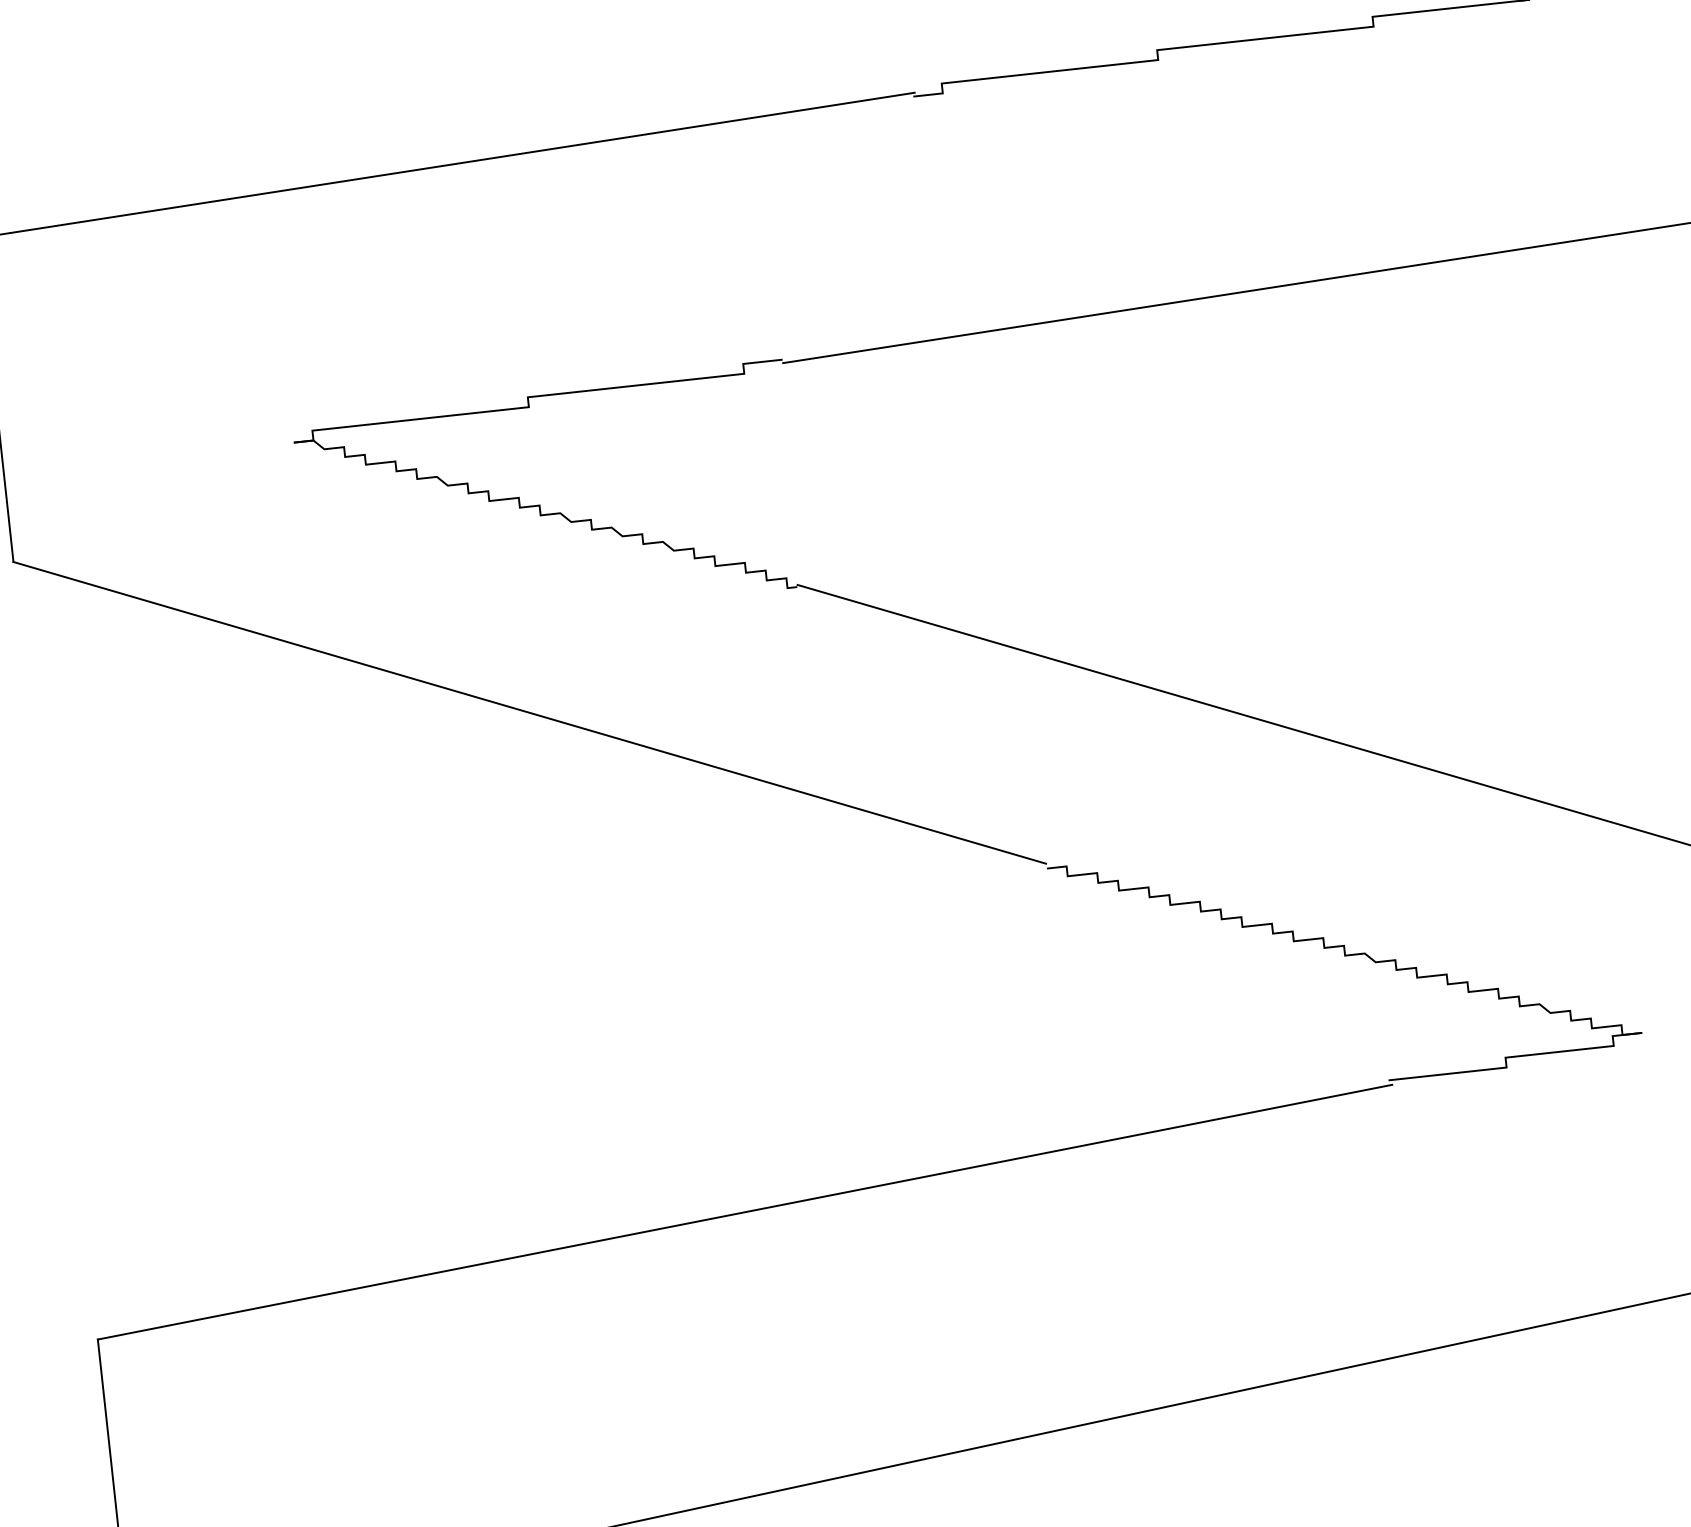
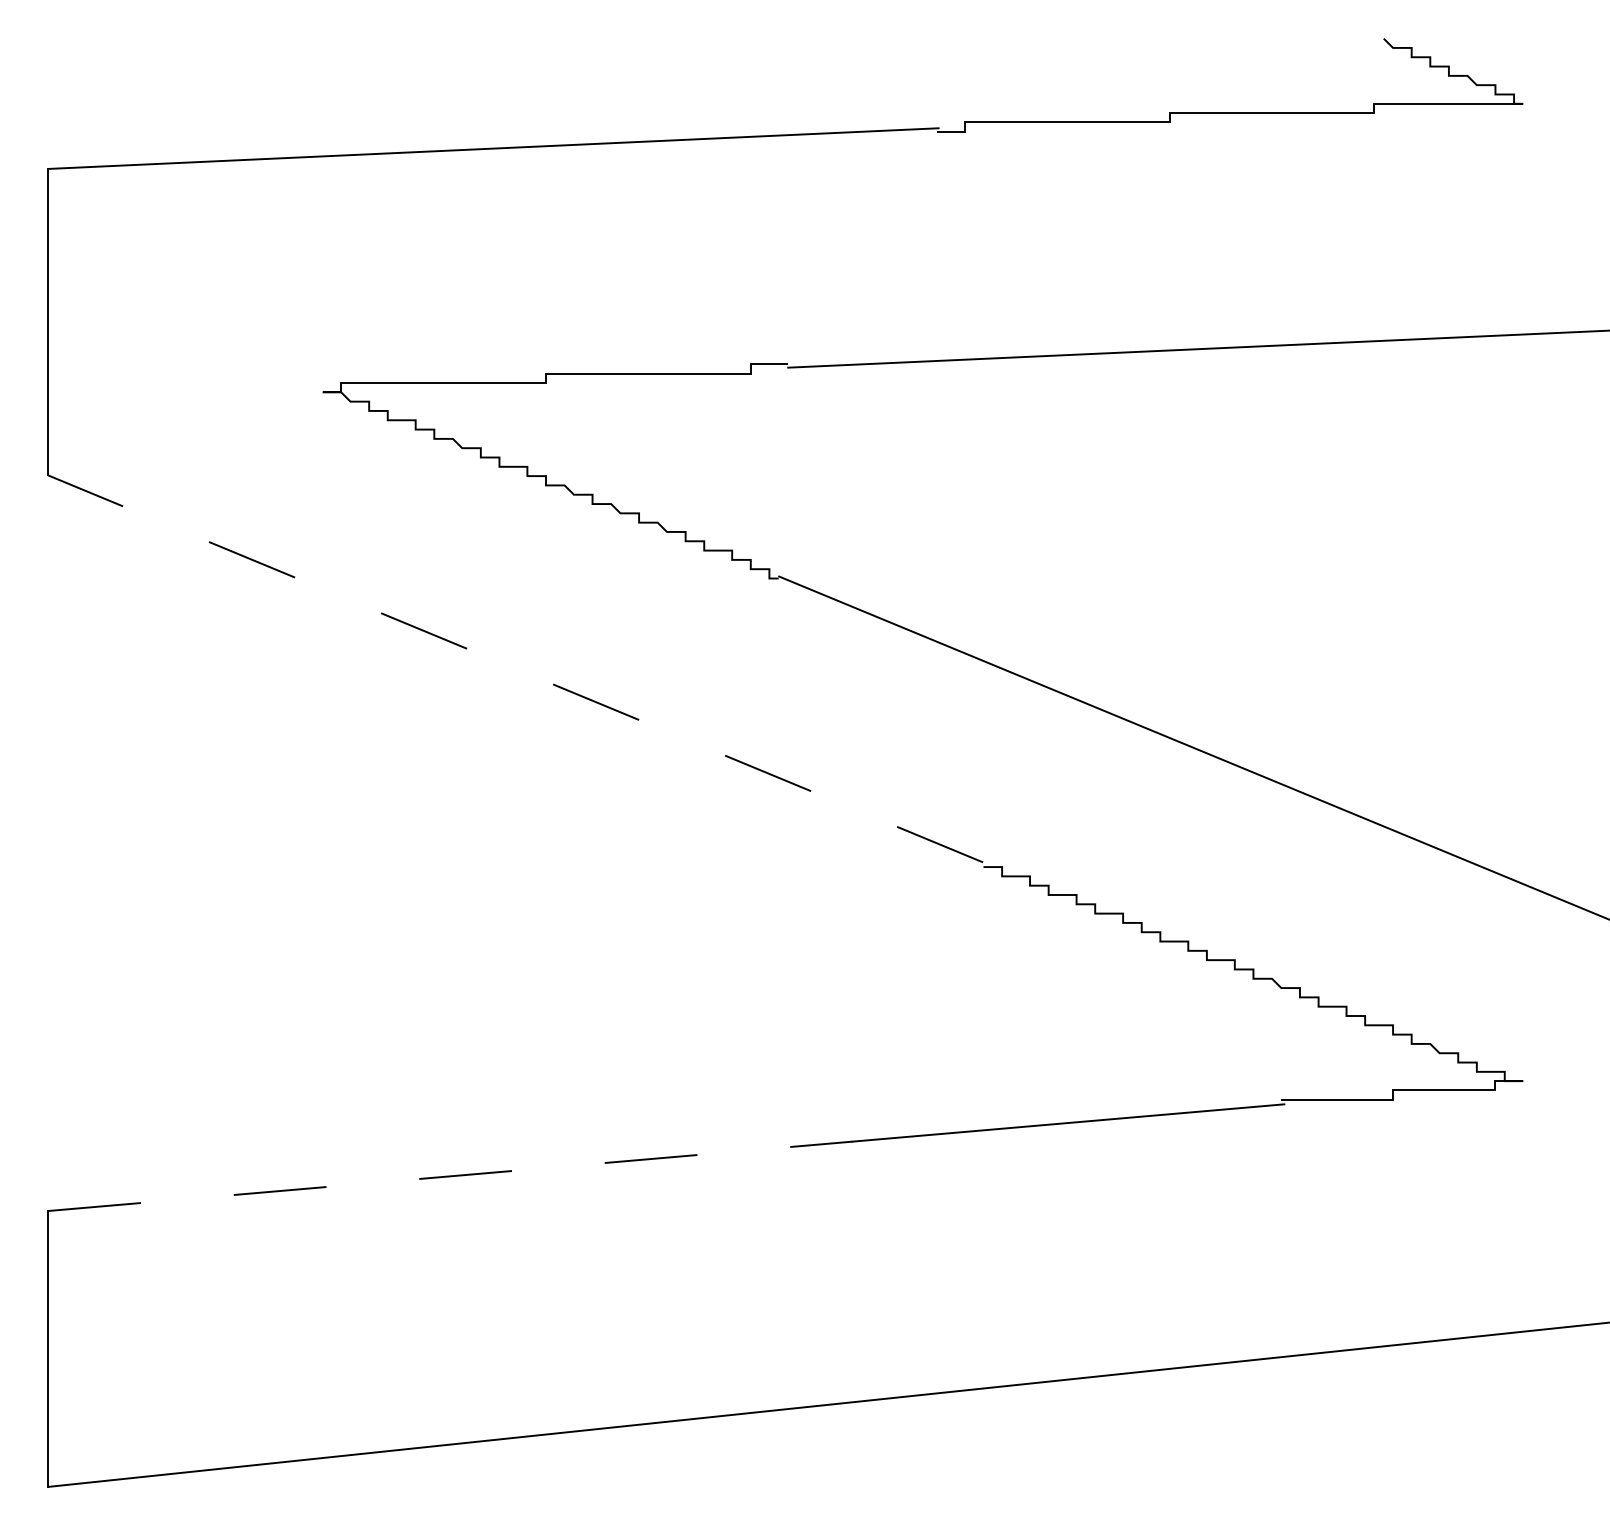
line: (529, 712) -> (515, 668), solid -> dashed
line: (519, 1256) -> (450, 1176), solid -> dashed

